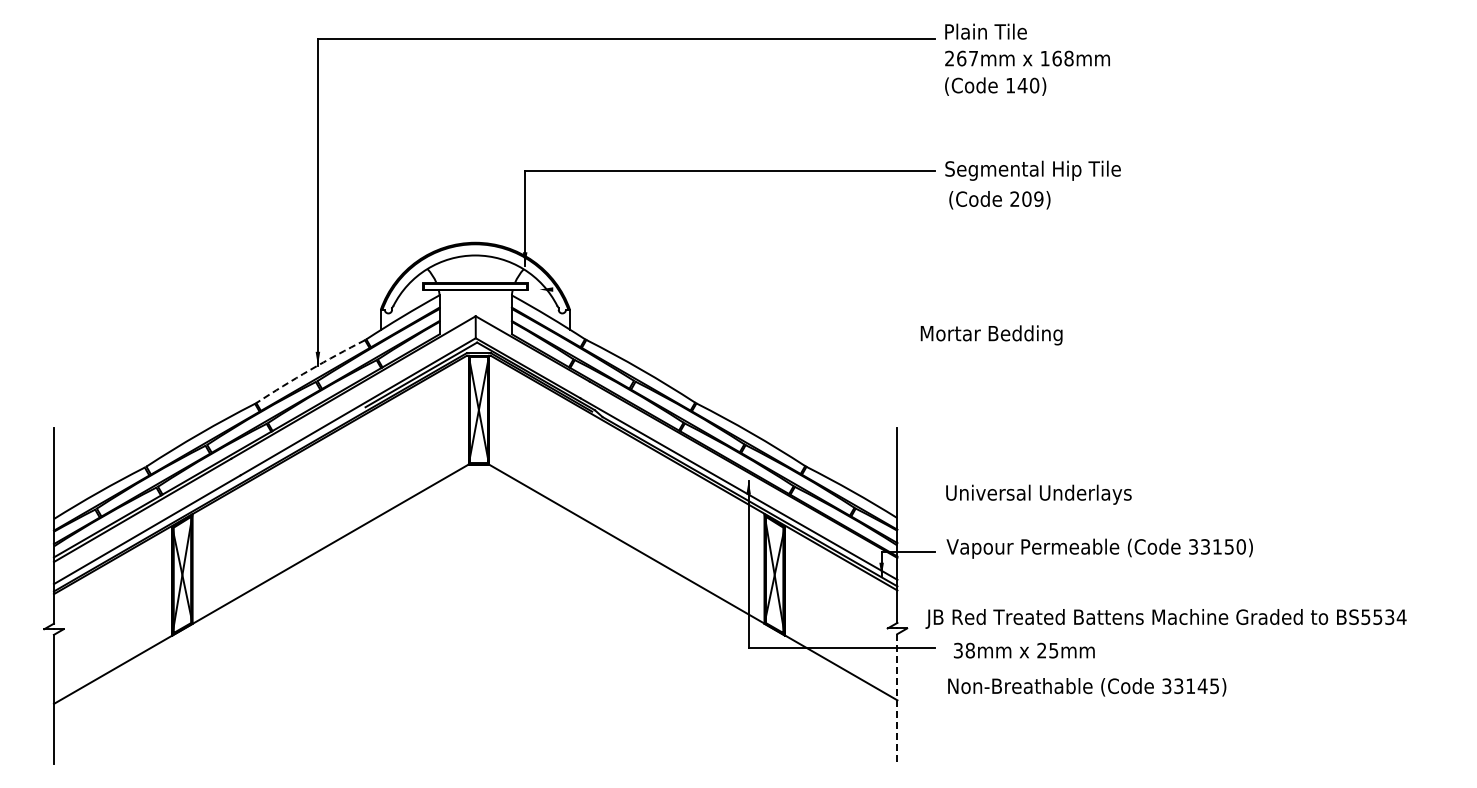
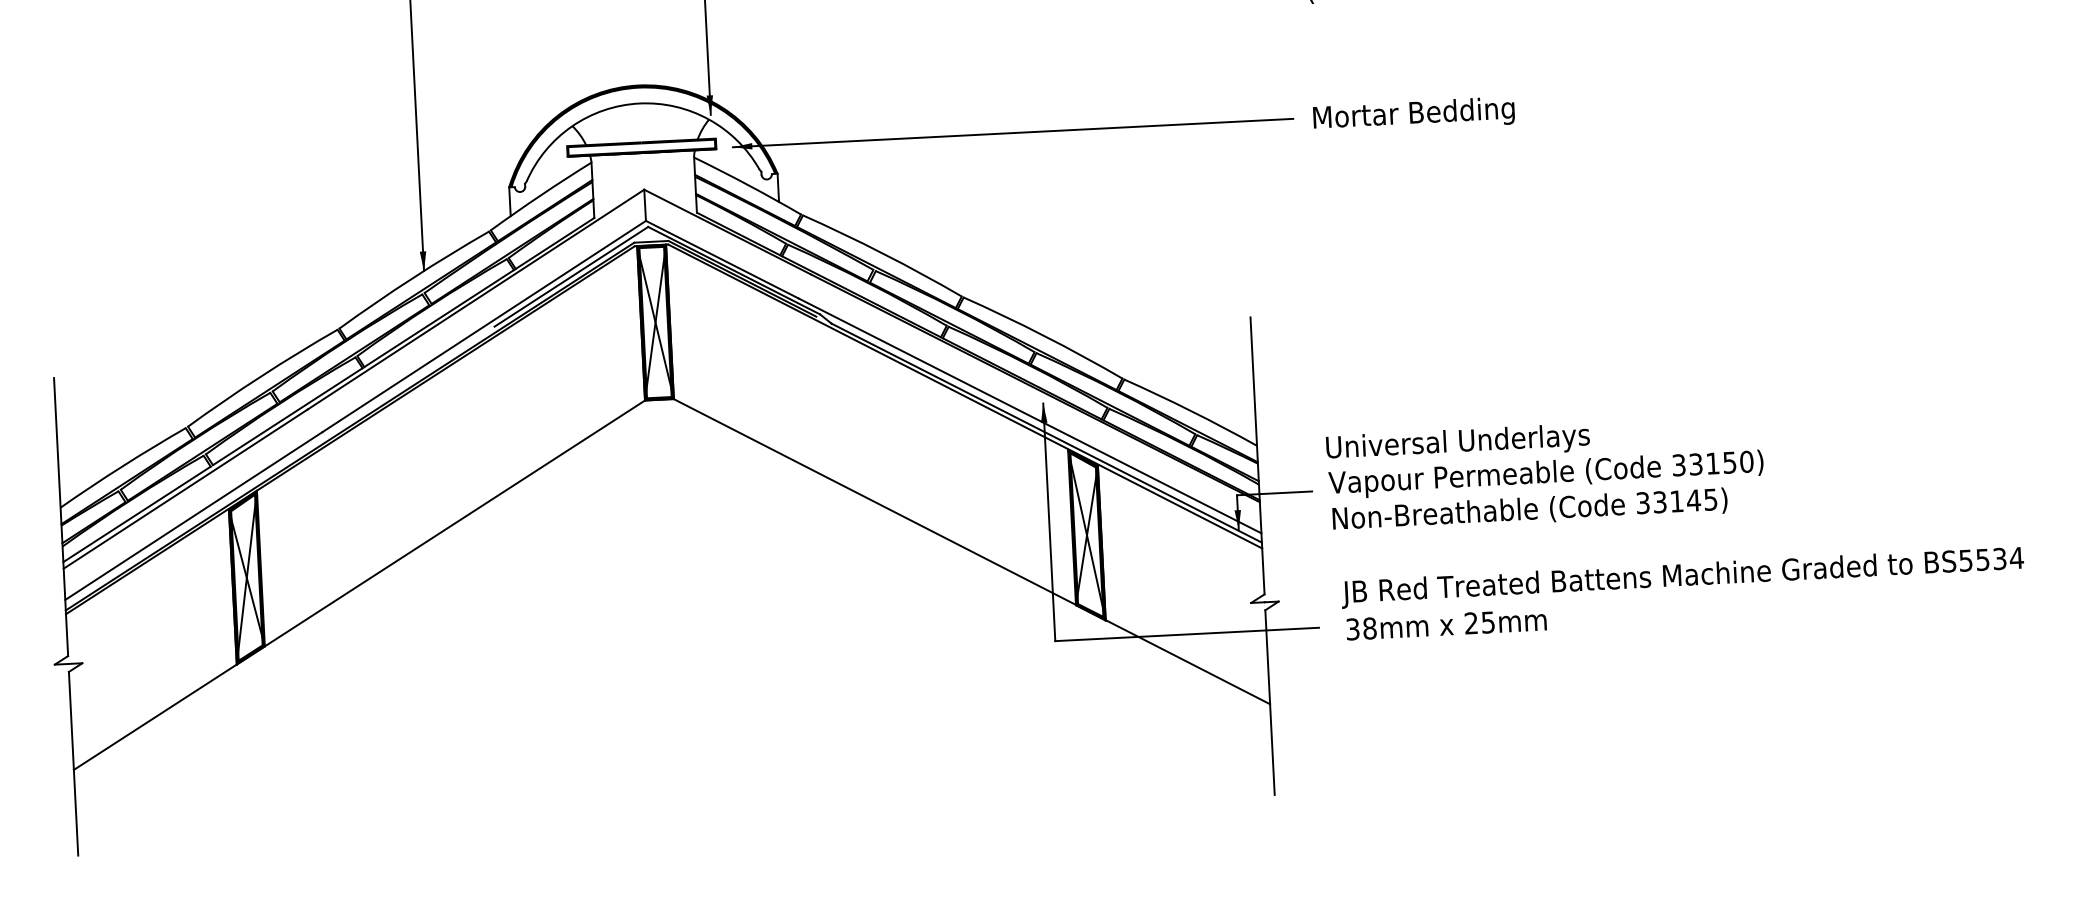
line: (736, 289) -> (1012, 133), added
text: (991, 335) -> (1413, 115), moved
arc: (309, 370) -> (412, 278), dashed -> solid
text: (1038, 494) -> (1457, 443), moved
text: (1165, 618) -> (1681, 576), moved
text: (1087, 687) -> (1530, 510), moved
line: (897, 699) -> (1270, 703), dashed -> solid

